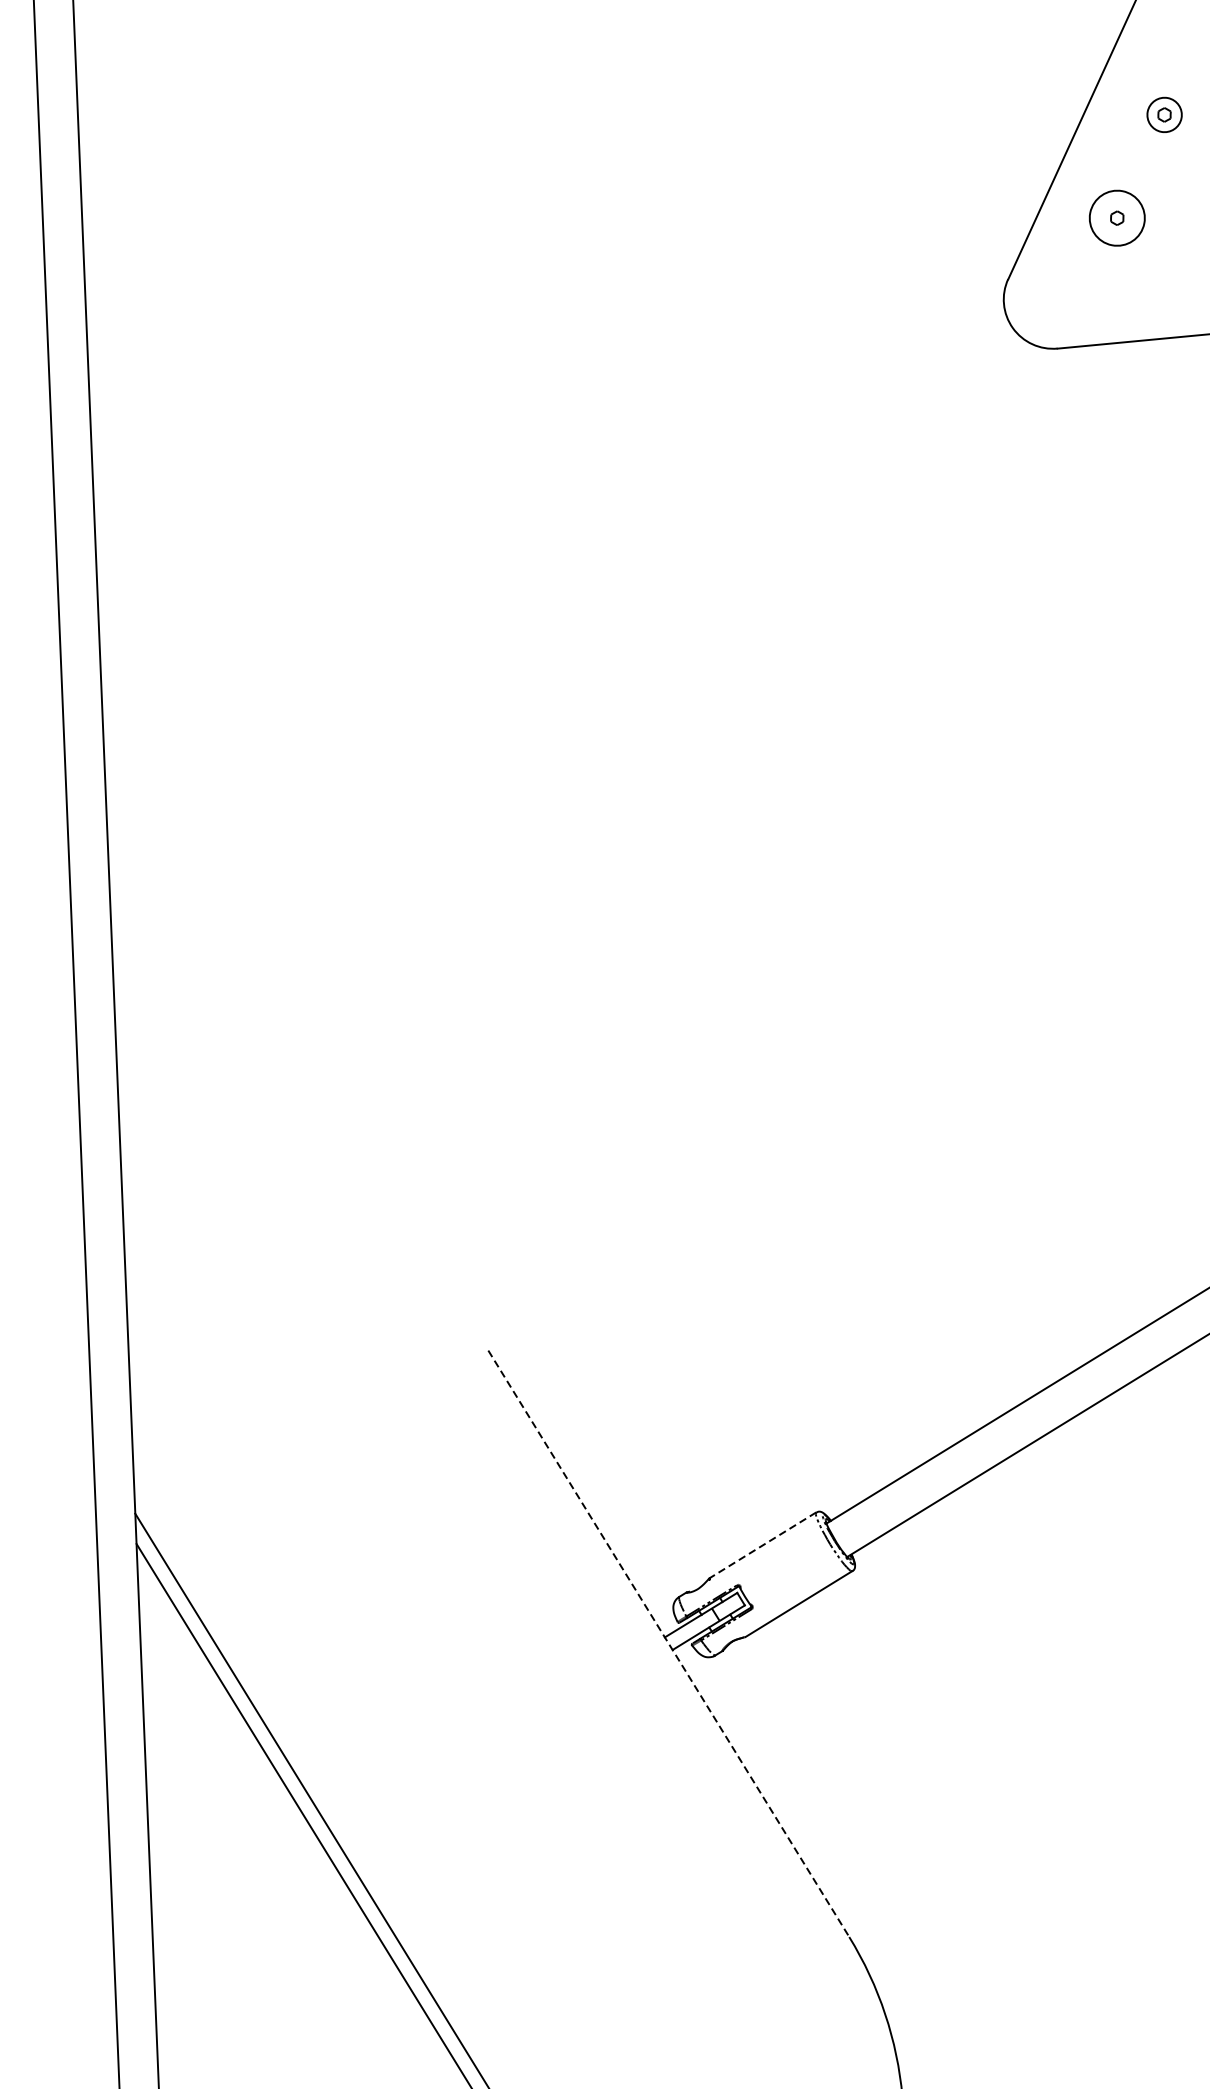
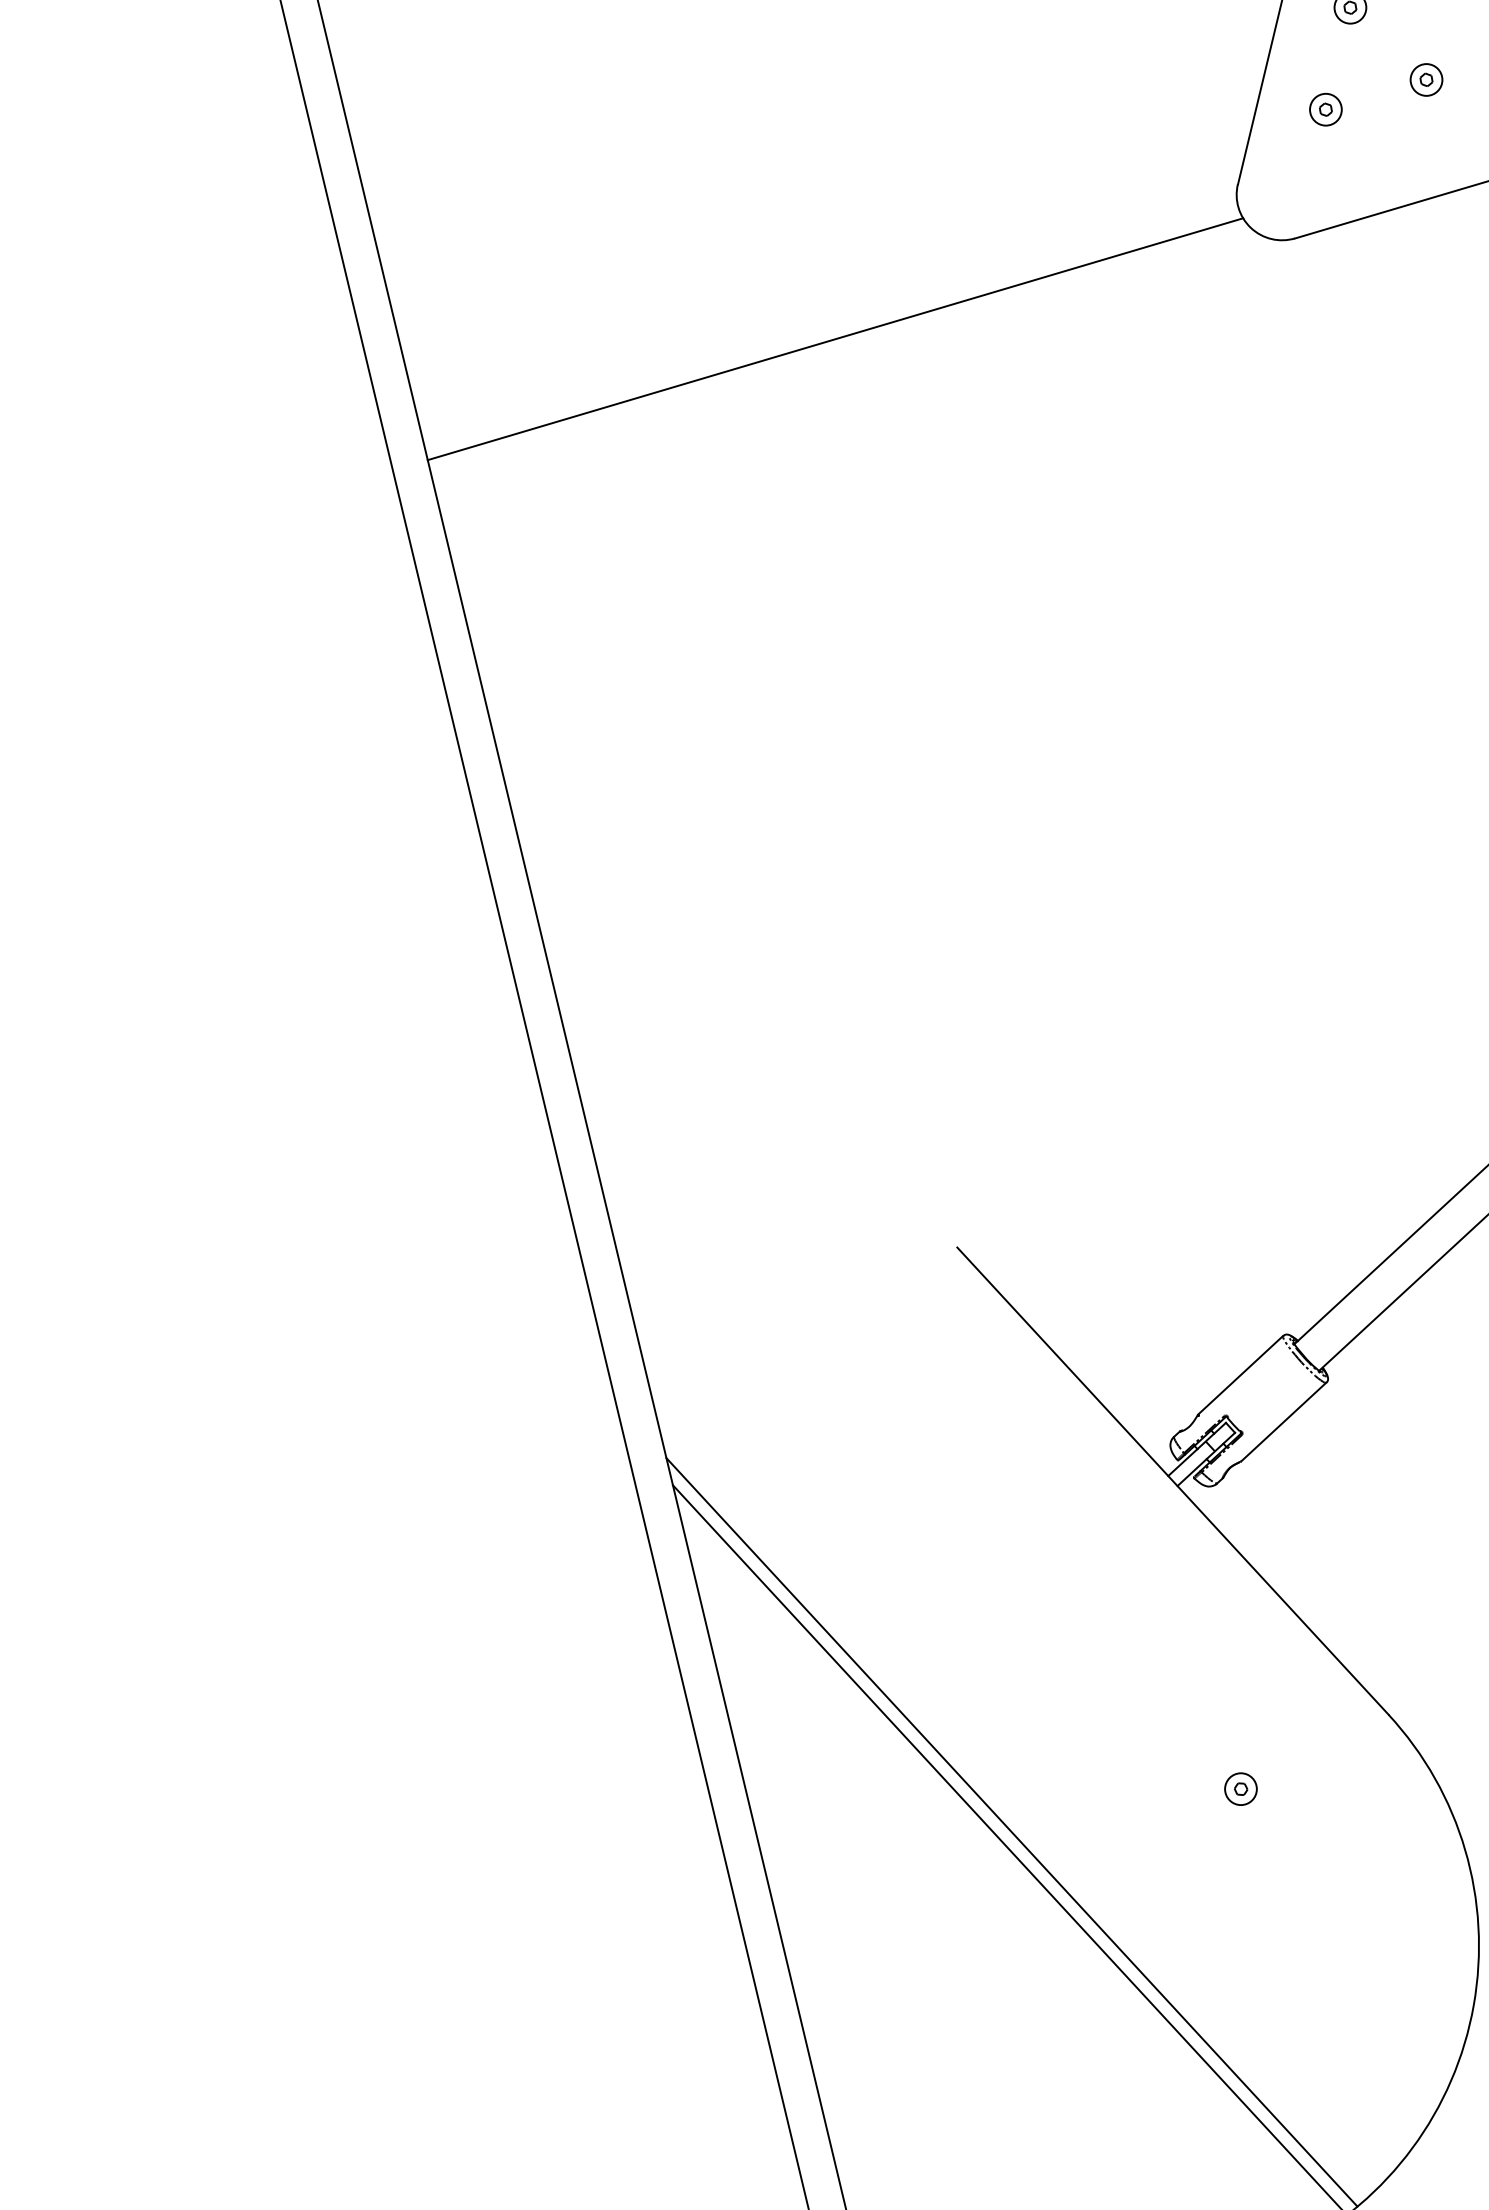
circle: (1116, 217) -> (1325, 109), size x0.62
line: (548, 360) -> (835, 339), added
line: (762, 1545) -> (1240, 1375), dashed -> solid
line: (668, 1644) -> (1172, 1481), dashed -> solid
part: (676, 1984) -> (1240, 1788), added

